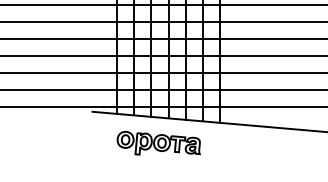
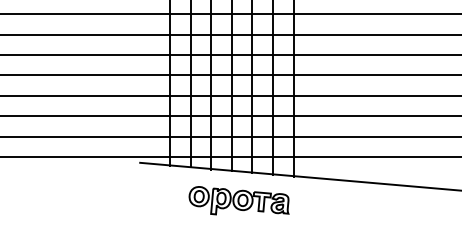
part: (158, 143) -> (238, 200), moved

